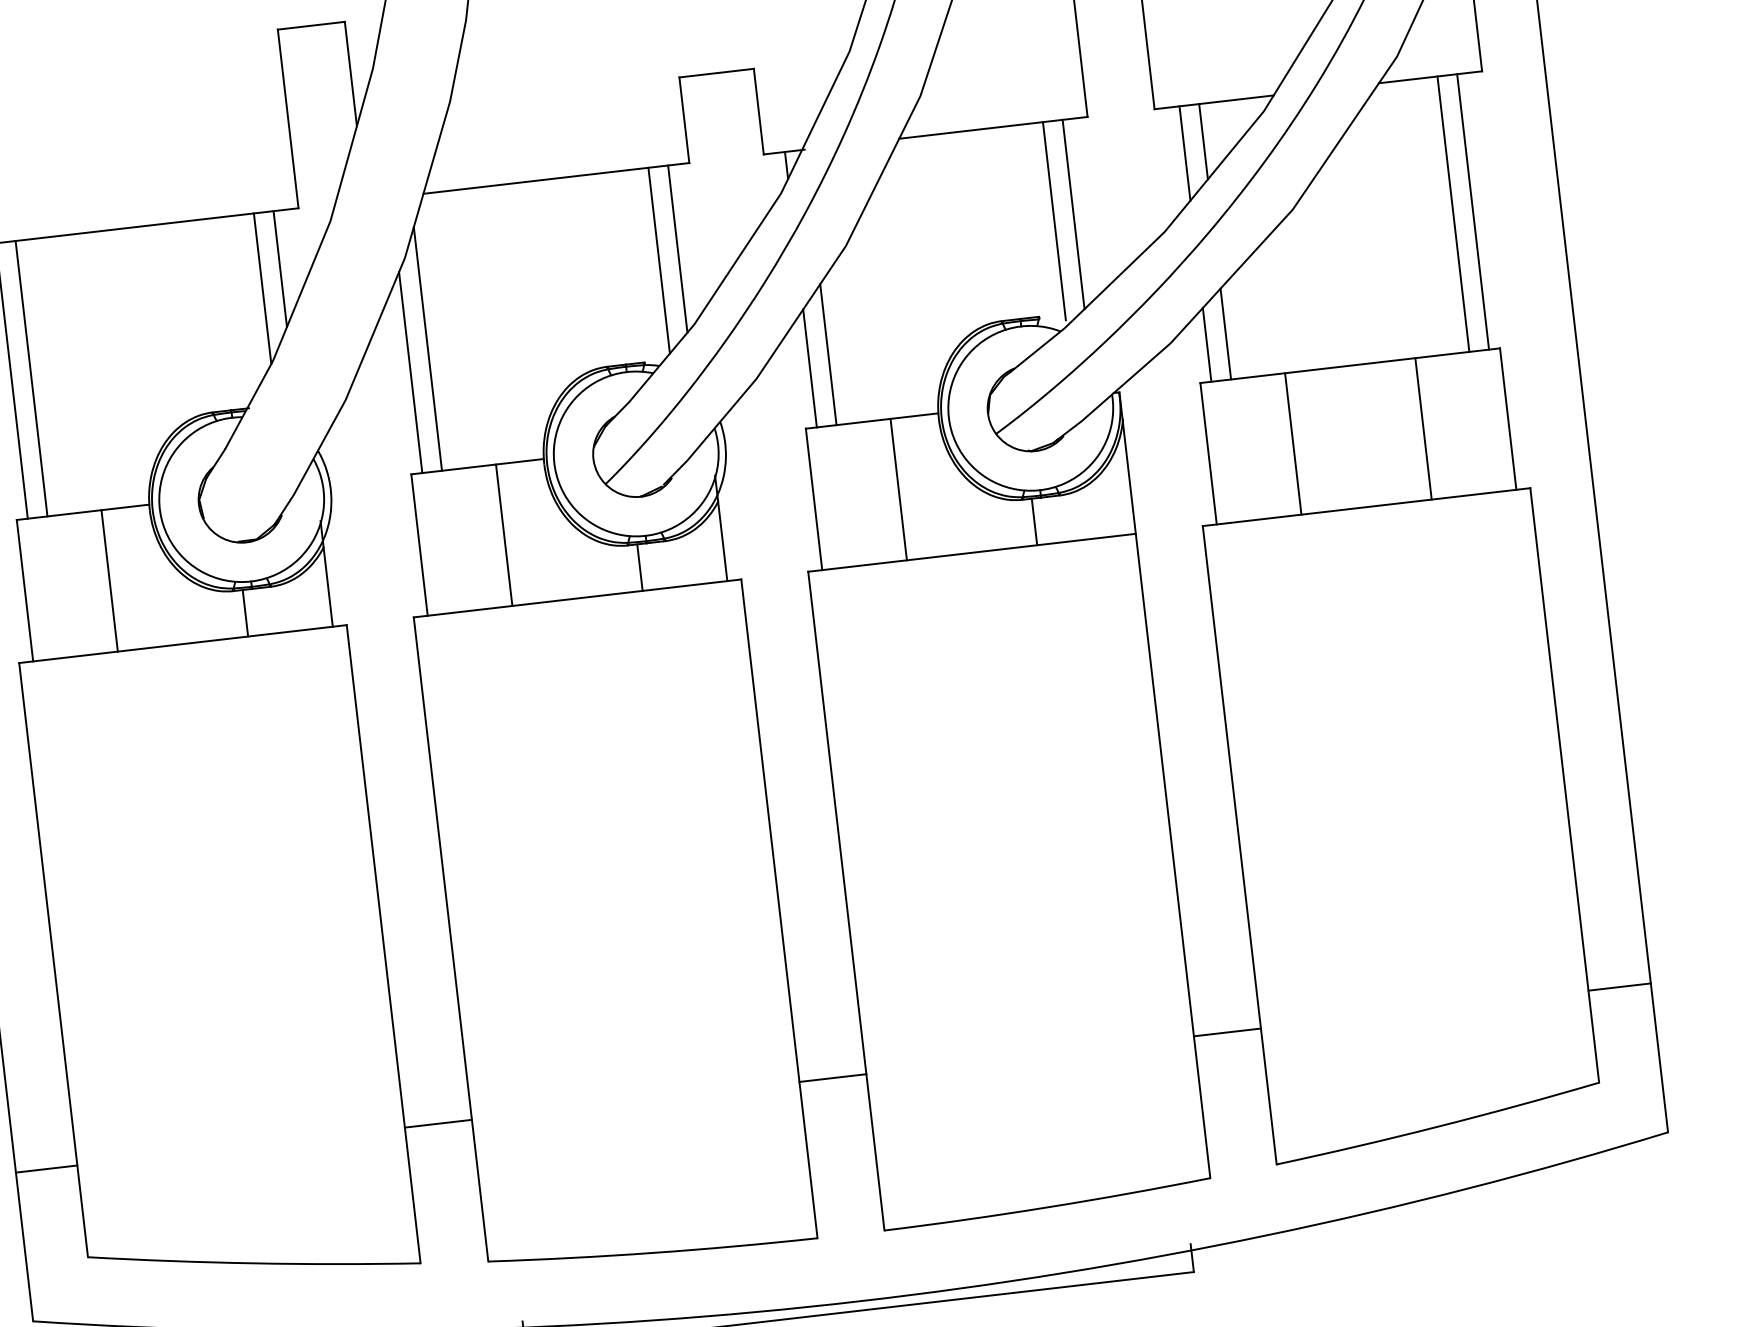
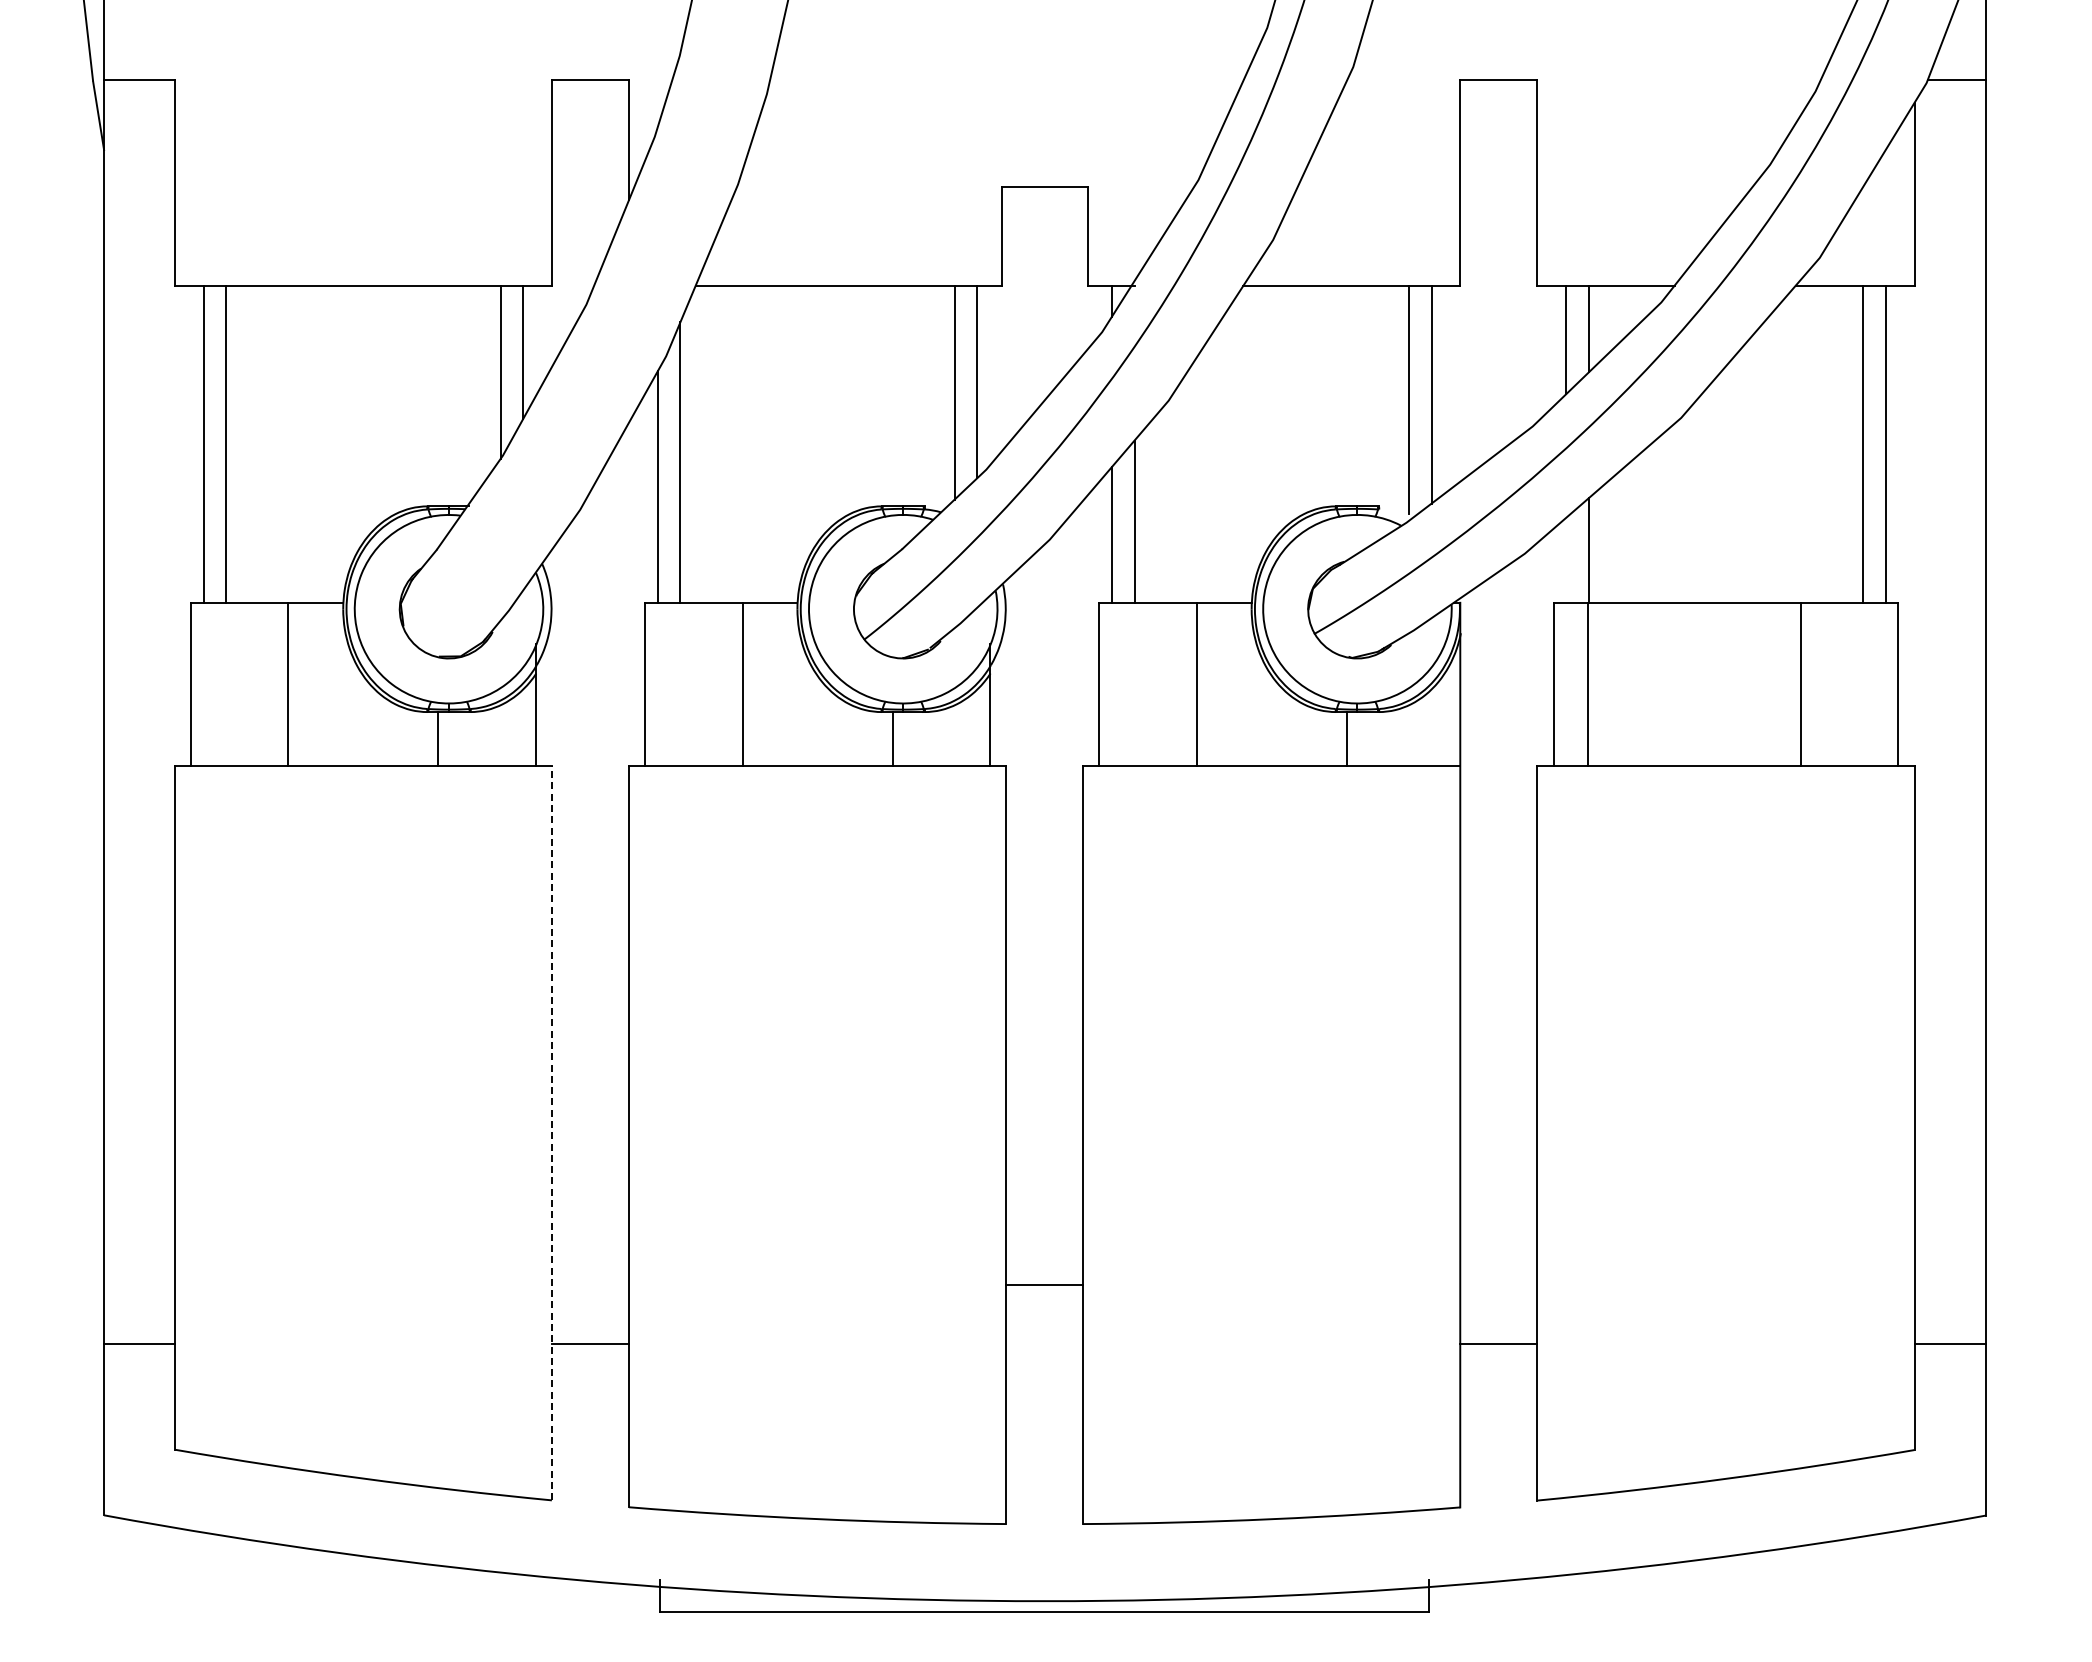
line: (1207, 344) -> (1566, 559), removed
line: (1292, 443) -> (1587, 683), moved
line: (383, 943) -> (551, 1132), solid -> dashed
line: (832, 1078) -> (1044, 1285), moved

